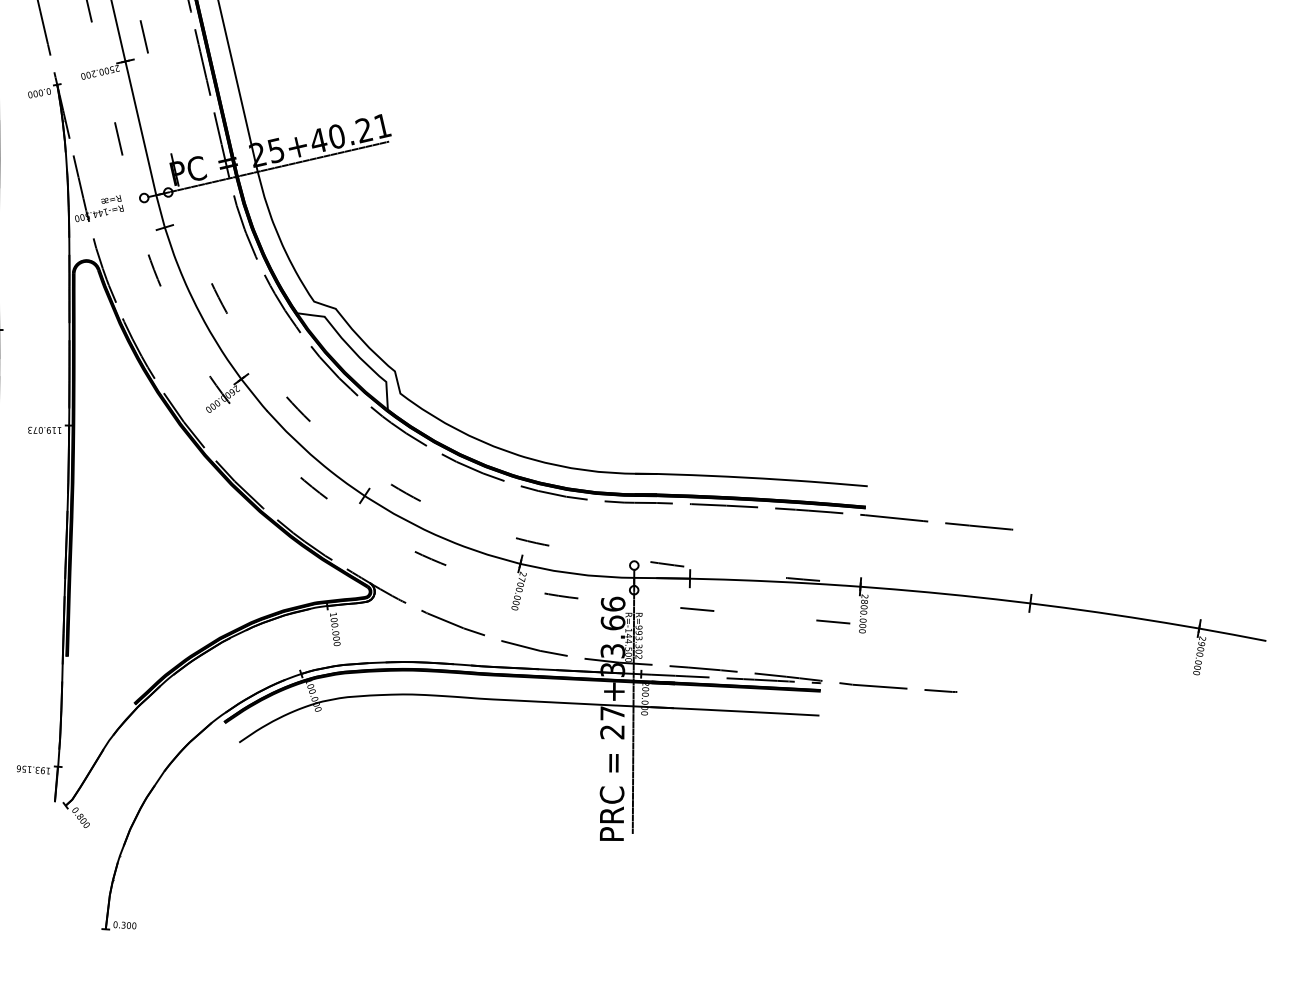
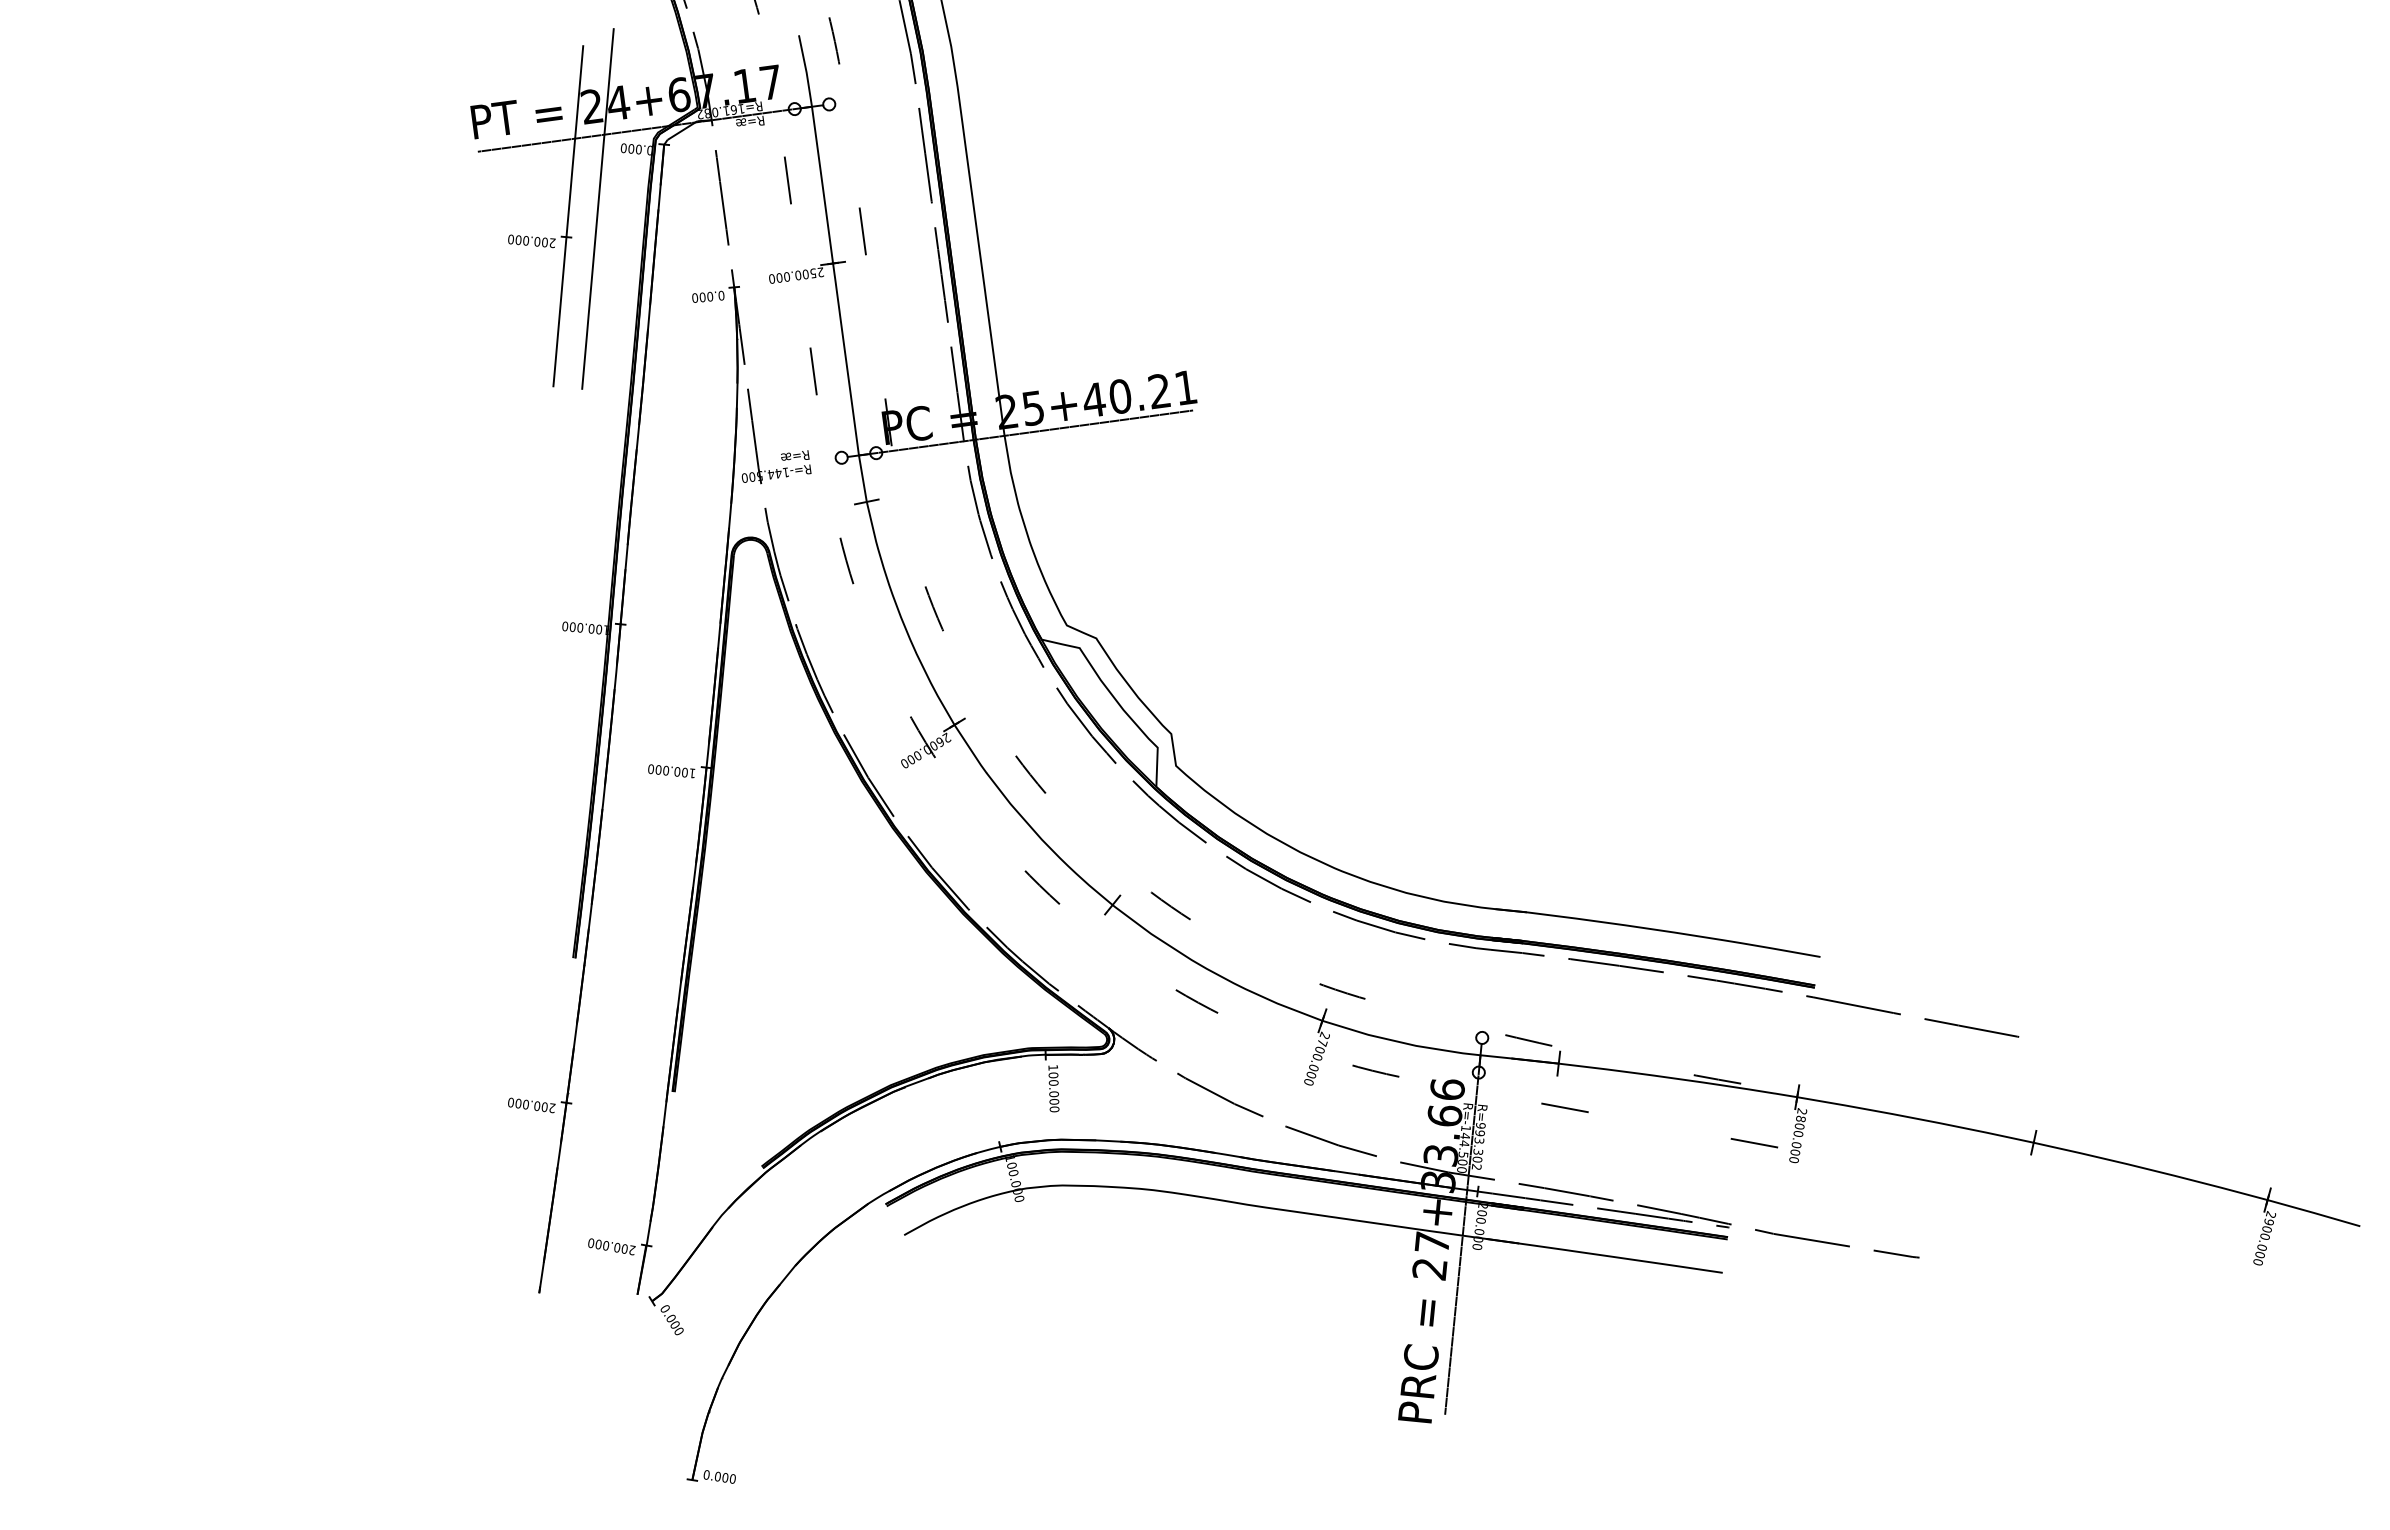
text: (94, 73) -> (787, 276), 2500.200 -> 2500.000
text: (41, 430) -> (667, 770), 119.073 -> 100.000
text: (33, 769) -> (611, 1246), 193.156 -> 200.000
text: (79, 816) -> (670, 1318), 0.800 -> 0.000
text: (123, 925) -> (717, 1476), 0.300 -> 0.000

